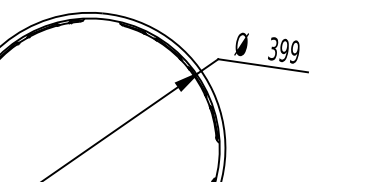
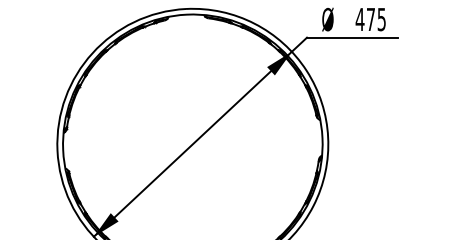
text: (283, 50) -> (370, 19), 399 -> 475

